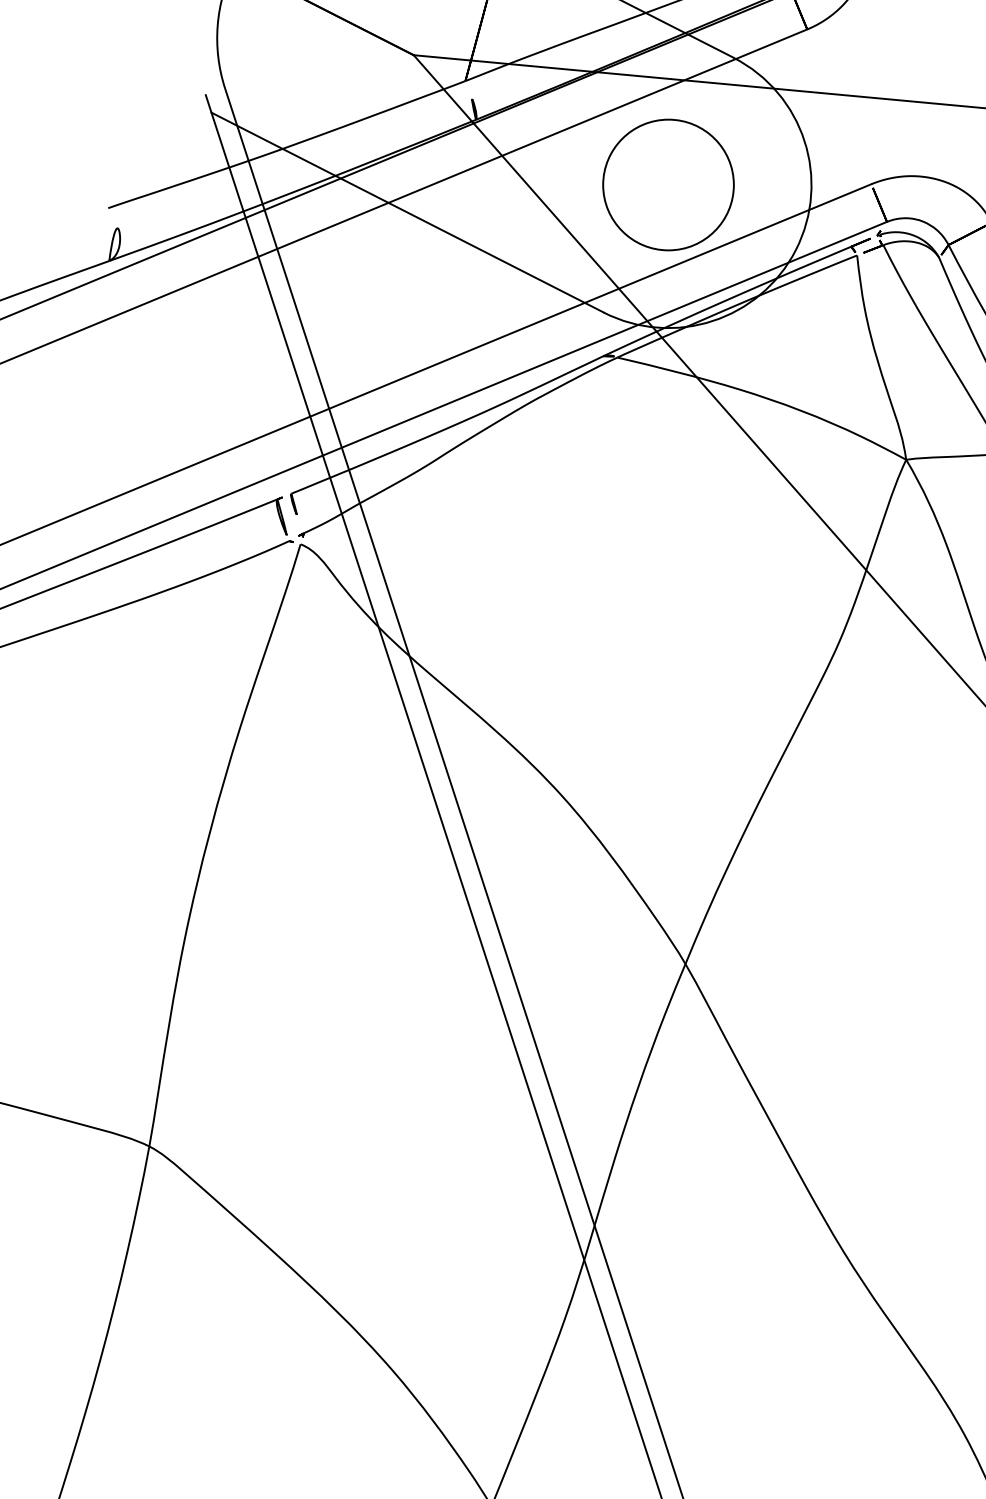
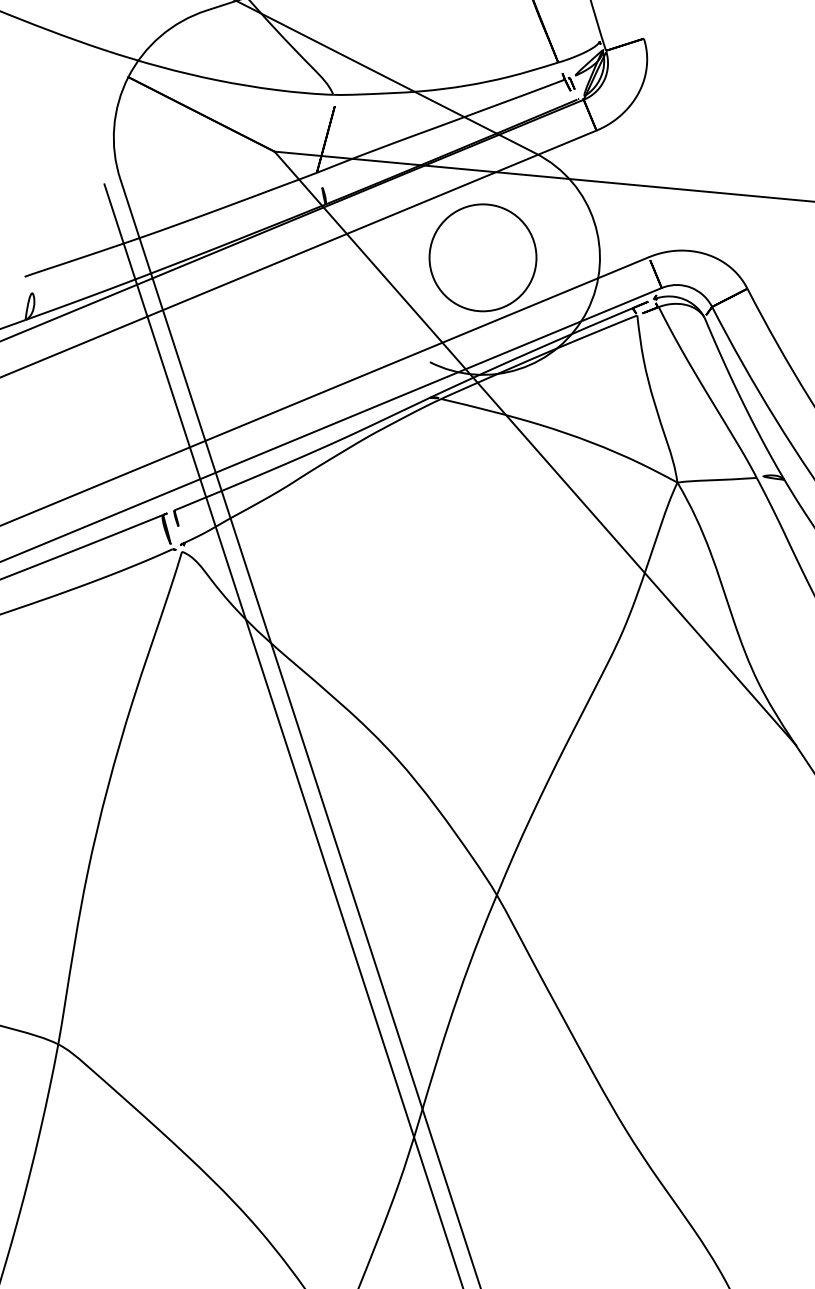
line: (407, 212) -> (269, 280), removed

